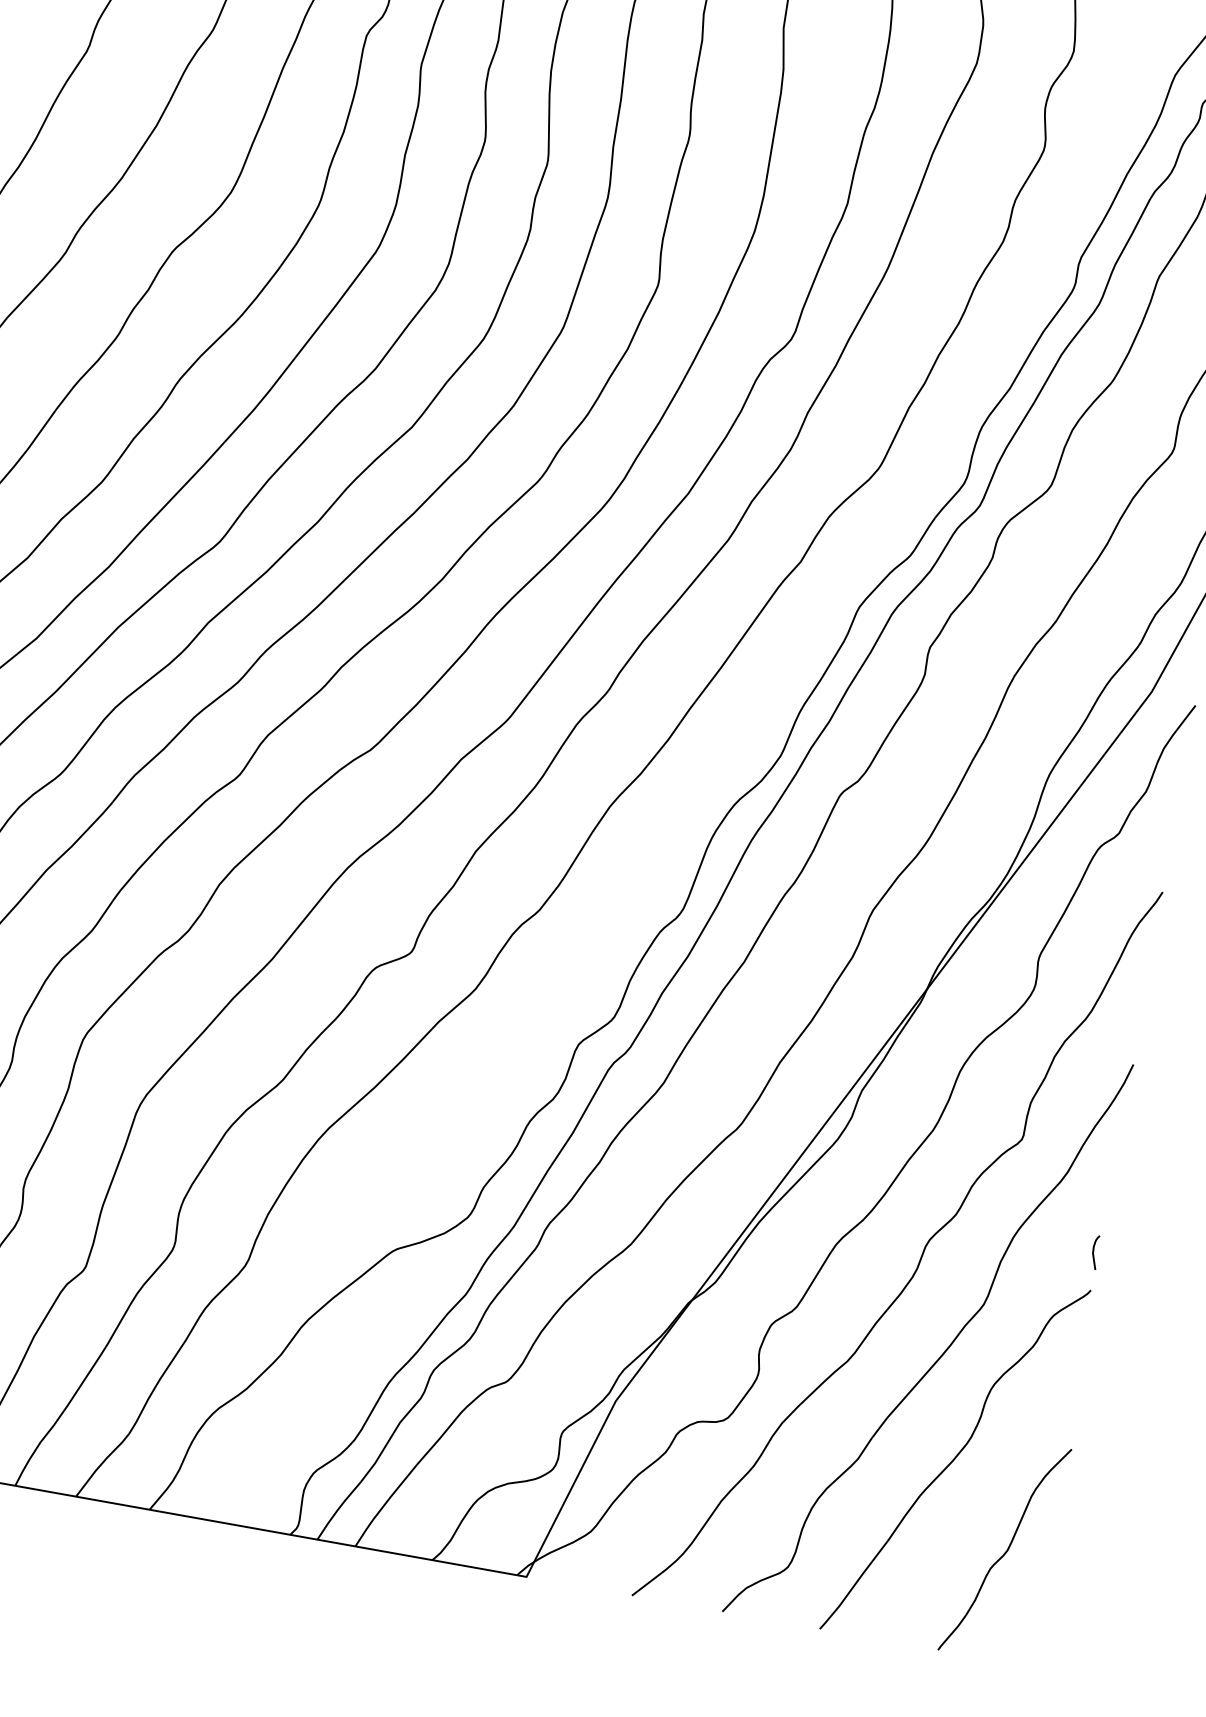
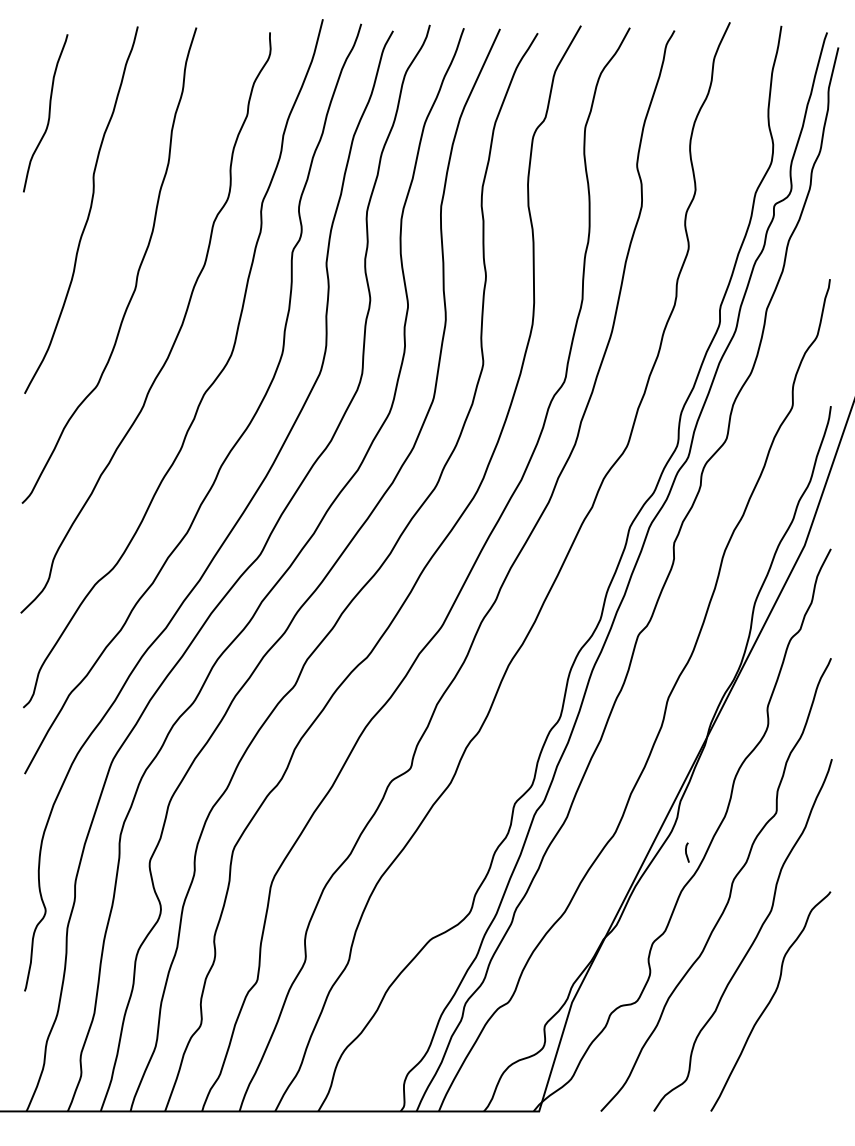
curve: (1093, 1251) -> (686, 852), moved
curve: (1005, 1549) -> (808, 1047), removed

